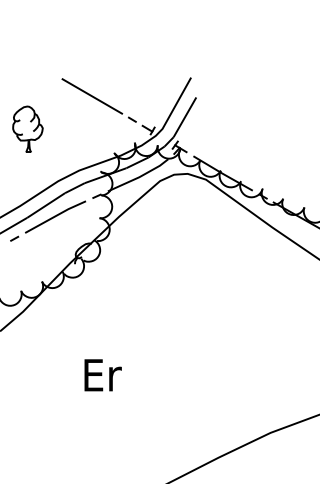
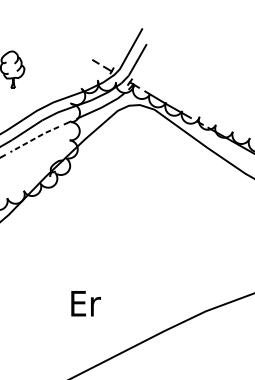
line: (92, 96) -> (64, 43), removed
line: (55, 216) -> (34, 138), solid -> dashed
text: (102, 375) -> (85, 303), moved

